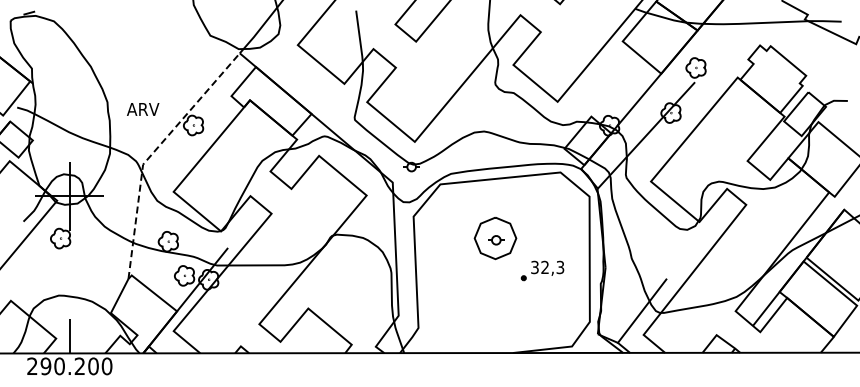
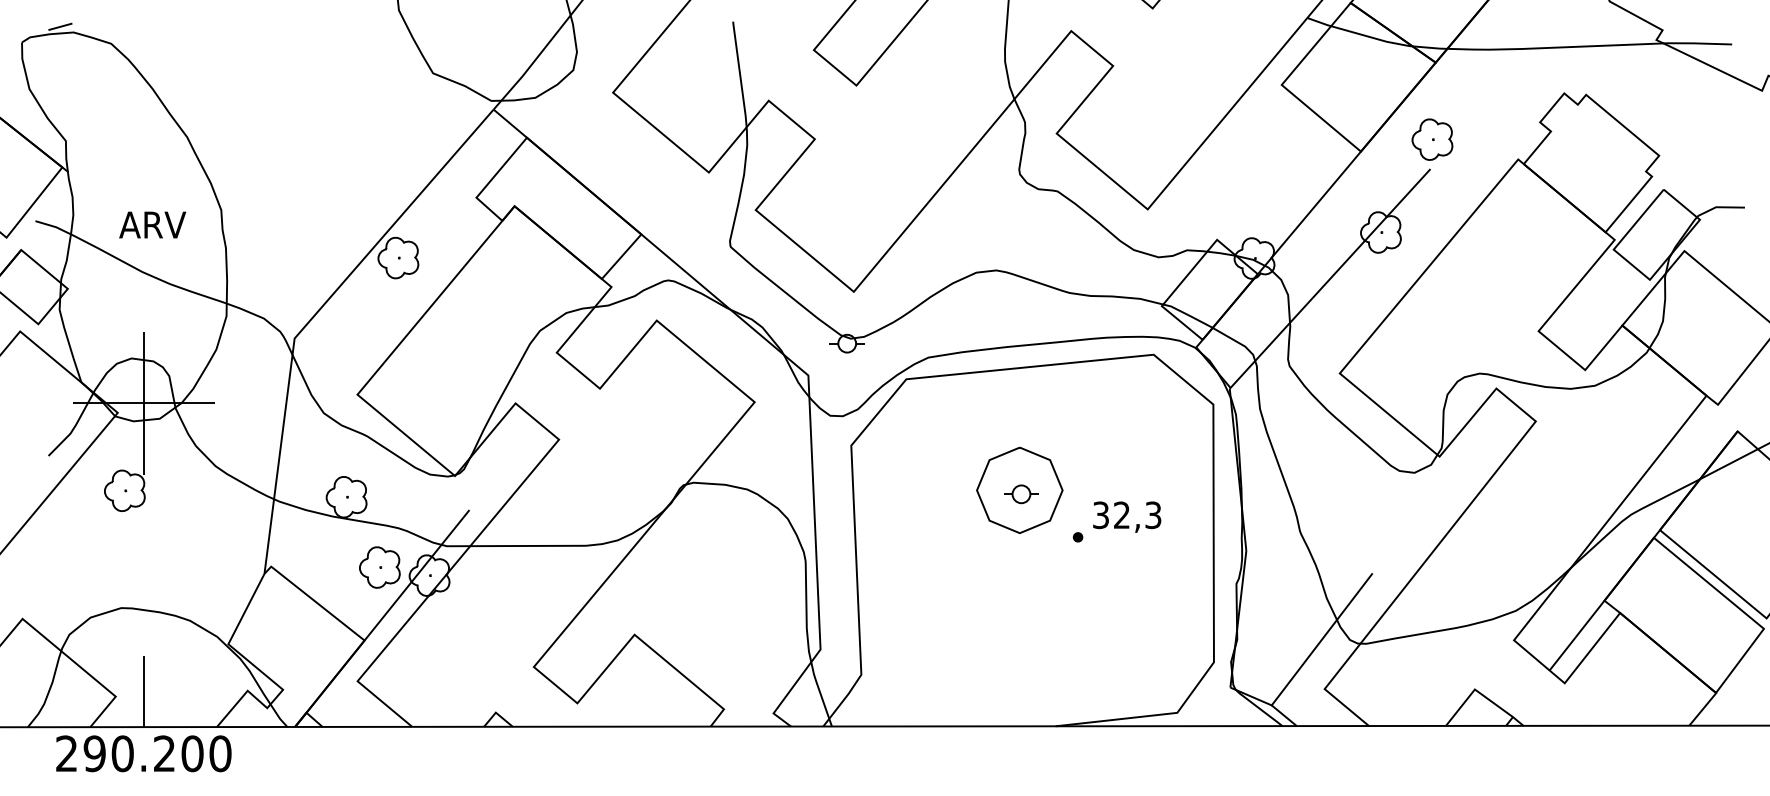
text: (143, 109) -> (153, 225), moved
line: (153, 152) -> (315, 313), dashed -> solid
part: (542, 270) -> (1116, 521), moved

